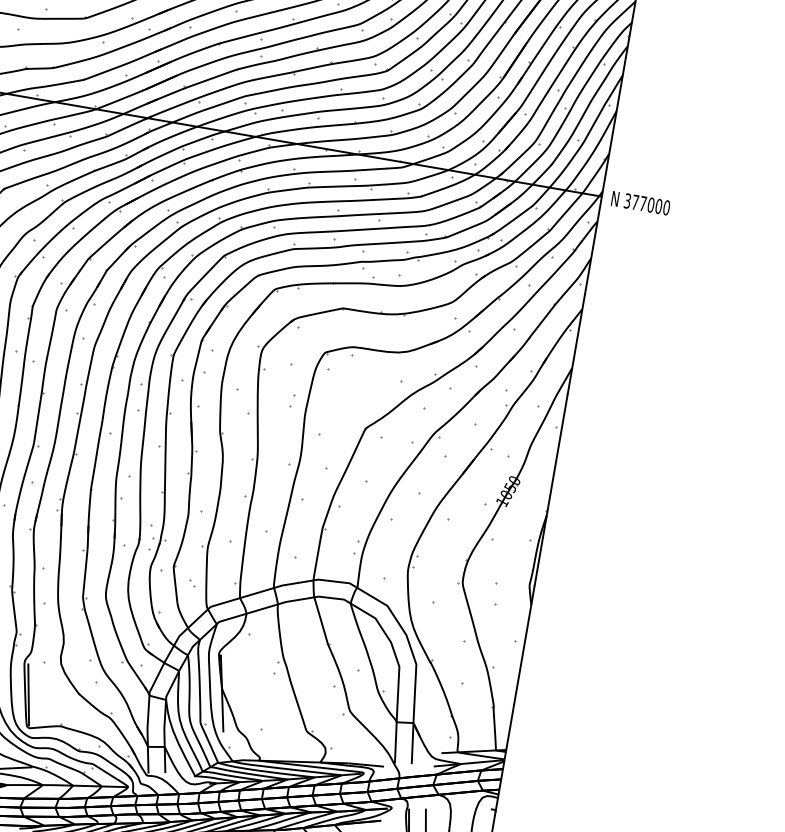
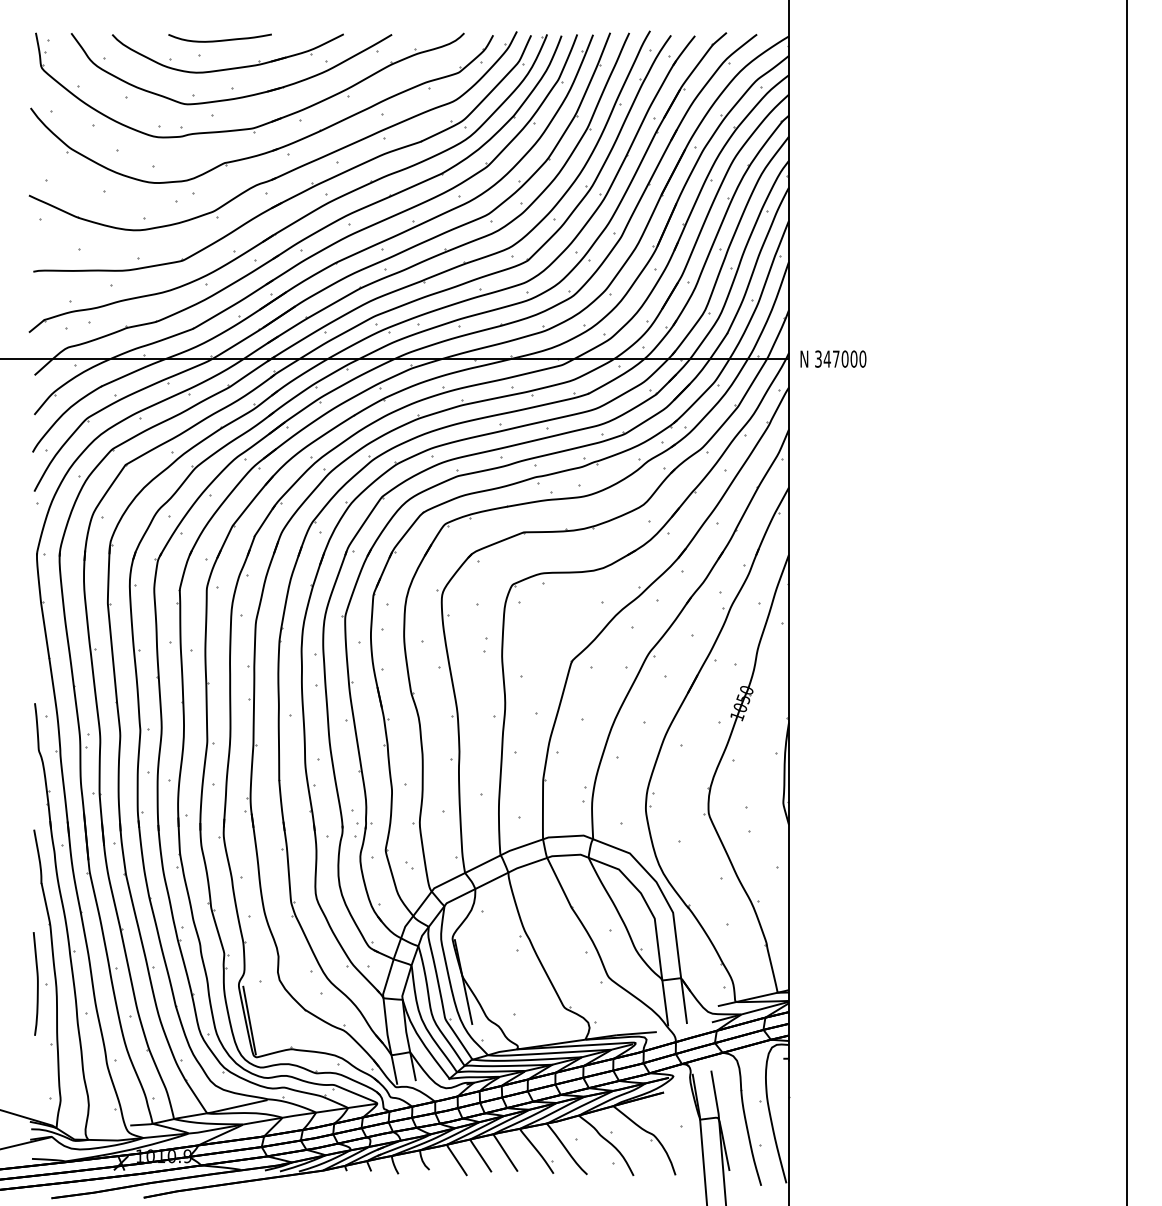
text: (634, 201) -> (826, 358), 377000 -> 347000

